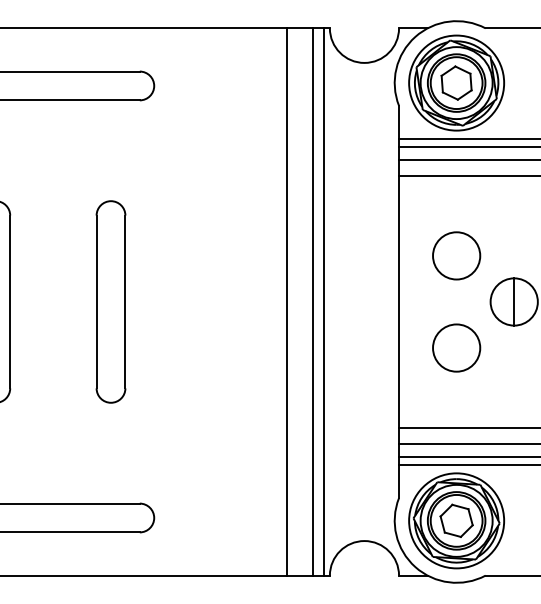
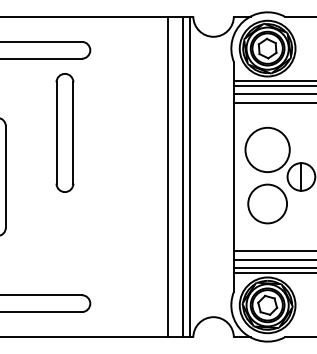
circle: (456, 255) -> (267, 149), size x1.6
part: (110, 301) -> (64, 132), moved
circle: (456, 347) -> (267, 203), size x1.4

